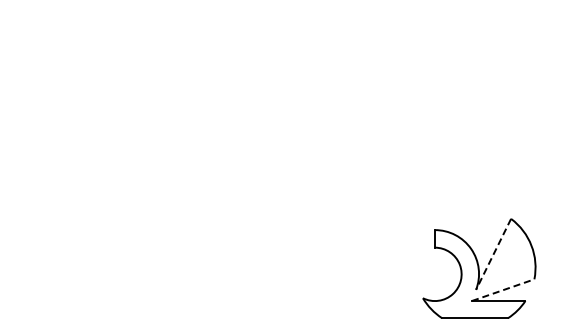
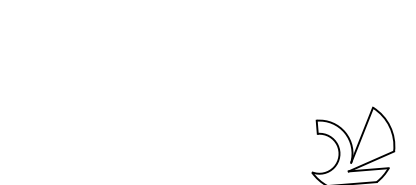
line: (493, 254) -> (362, 135), dashed -> solid
line: (503, 289) -> (371, 160), dashed -> solid

